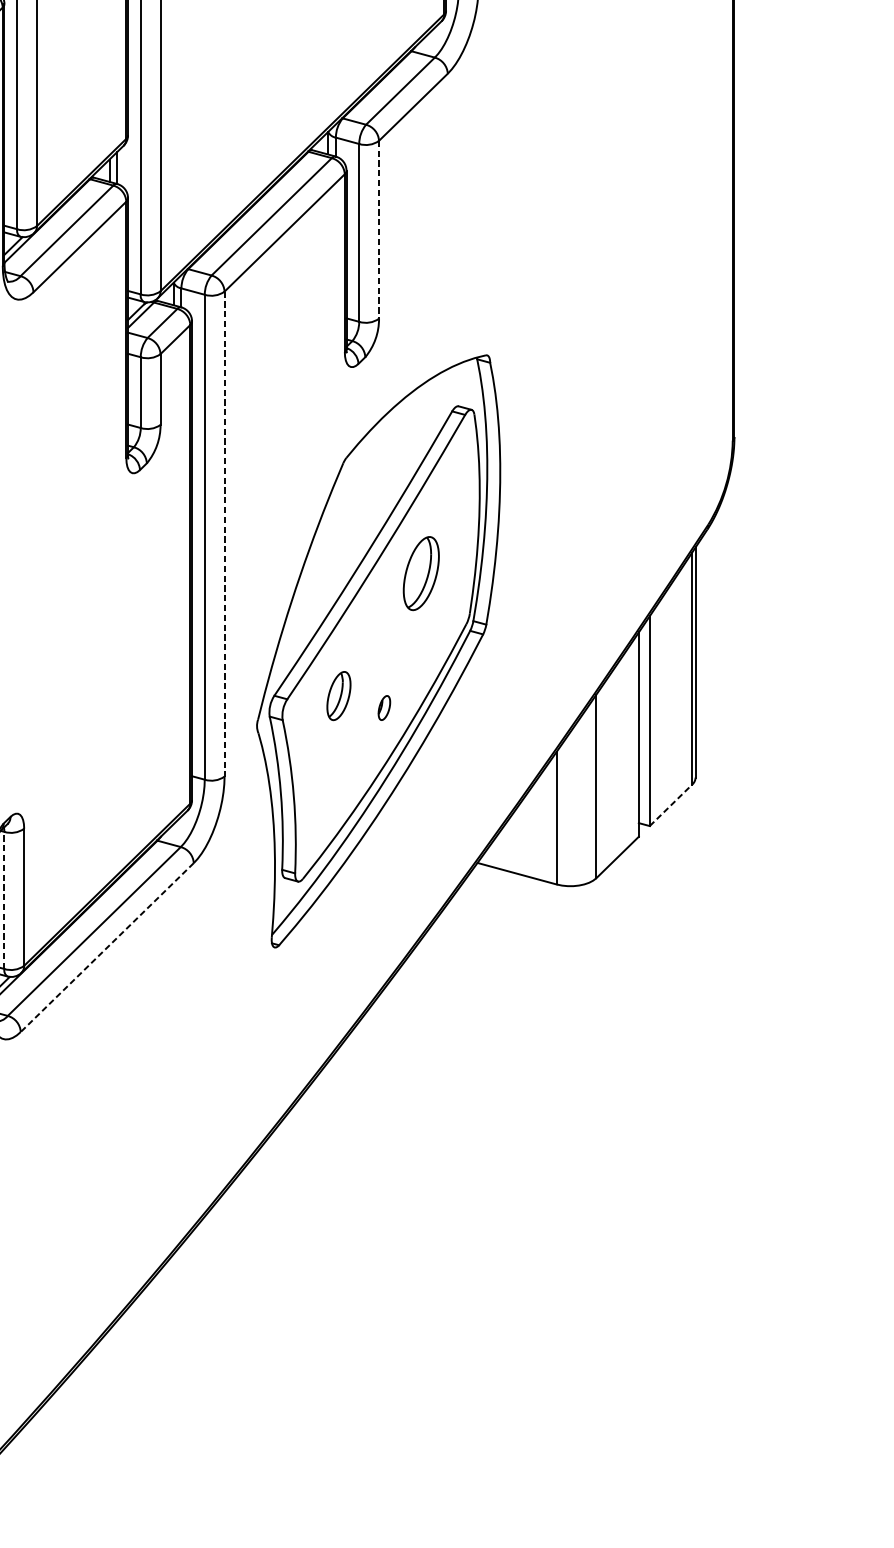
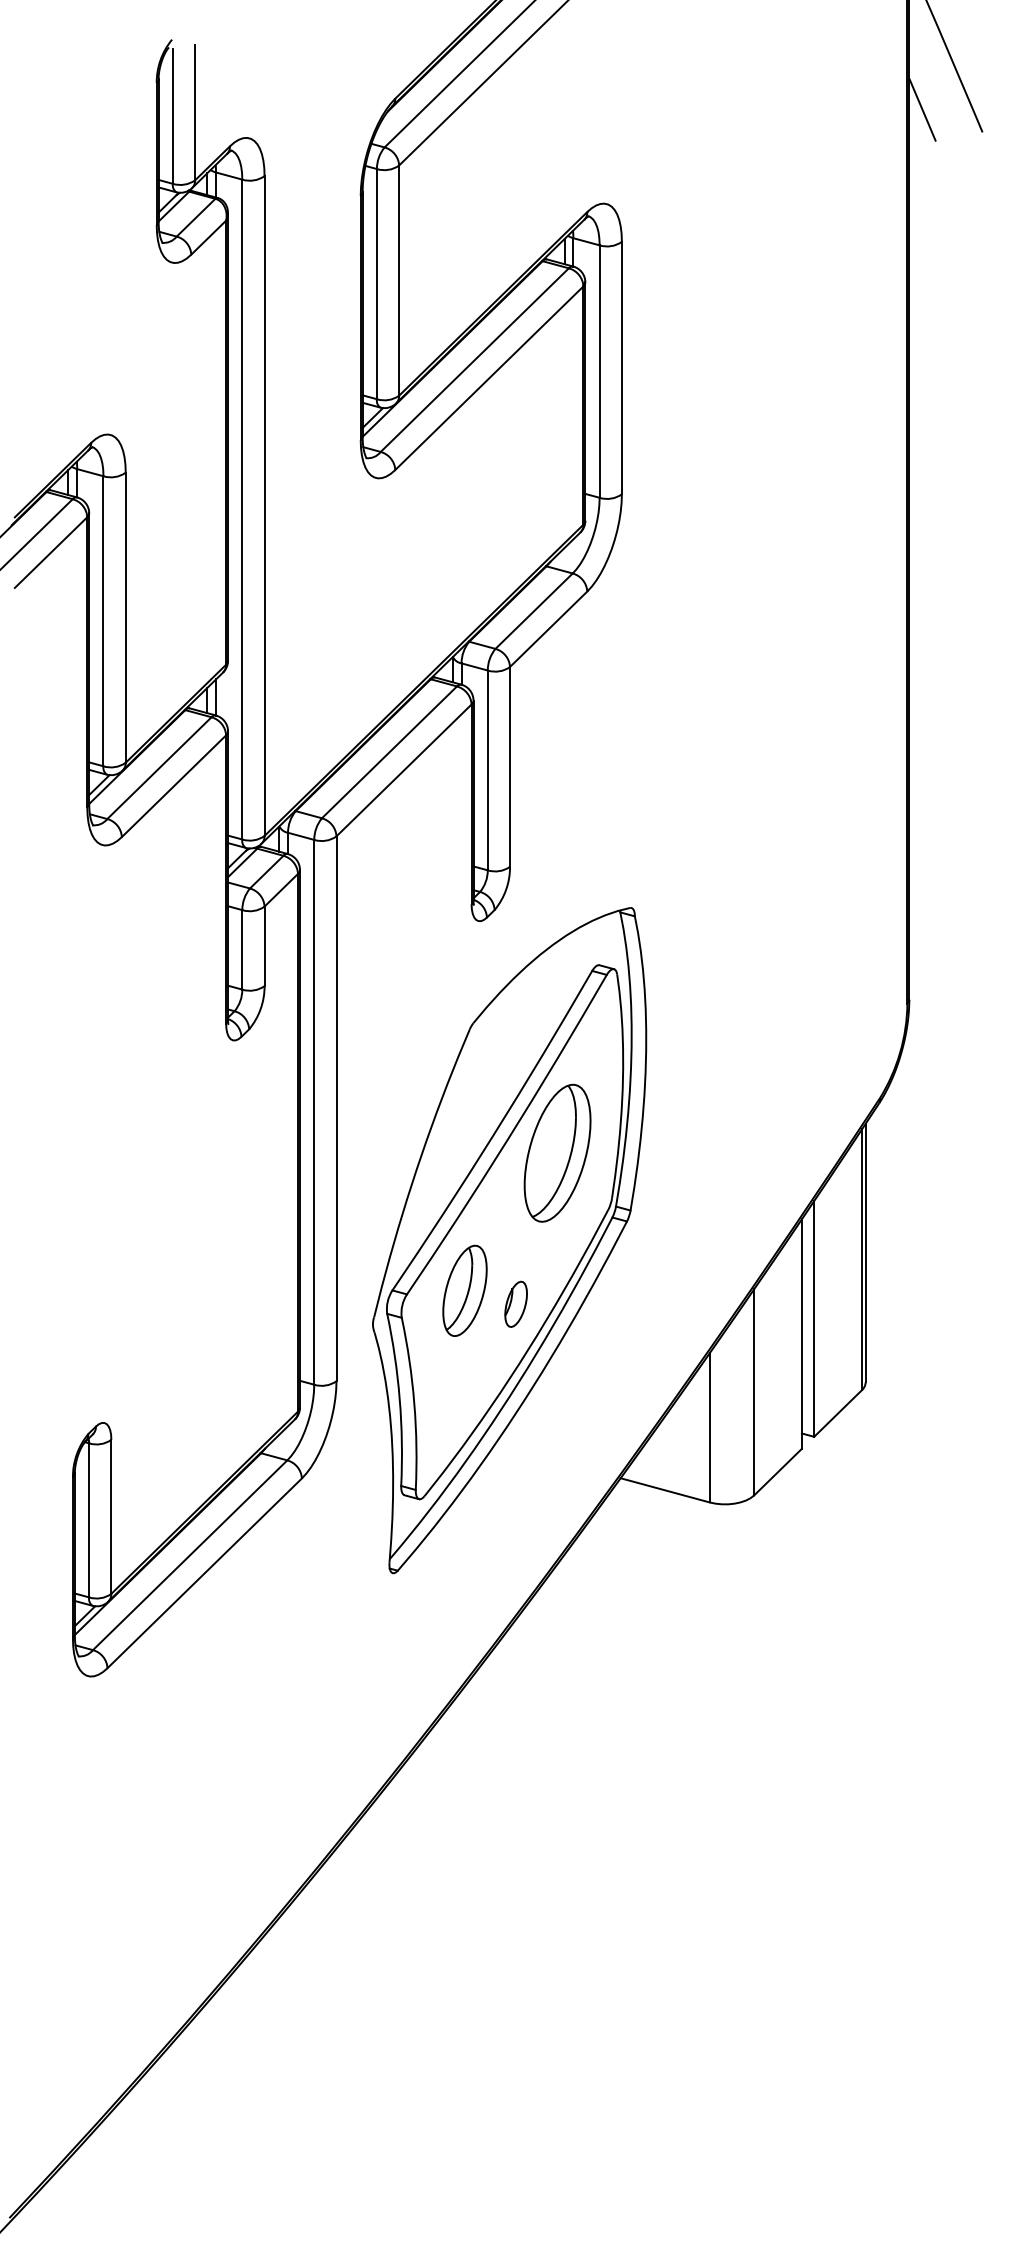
line: (379, 229) -> (510, 766), dashed -> solid
line: (224, 534) -> (336, 1109), dashed -> solid
part: (421, 573) -> (557, 1152), size x1.67
part: (338, 695) -> (464, 1290), size x1.67
part: (383, 707) -> (515, 1303), size x1.67
line: (671, 805) -> (838, 1413), dashed -> solid
line: (4, 899) -> (89, 1519), dashed -> solid
line: (107, 947) -> (204, 1573), dashed -> solid

